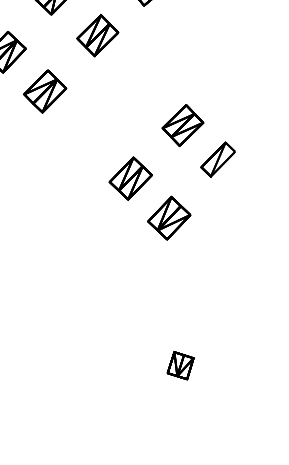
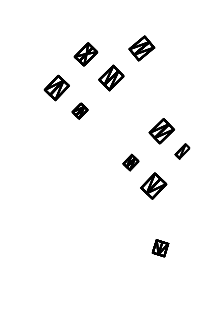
part: (43, 90) -> (79, 110), size x0.6
part: (217, 159) -> (182, 151), size x0.7
part: (130, 178) -> (130, 162), size x0.6
part: (180, 366) -> (160, 248), moved

